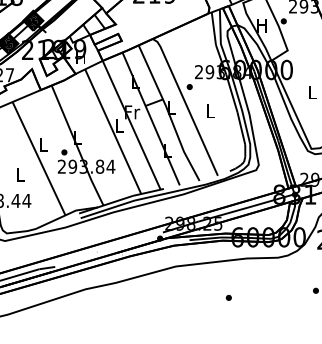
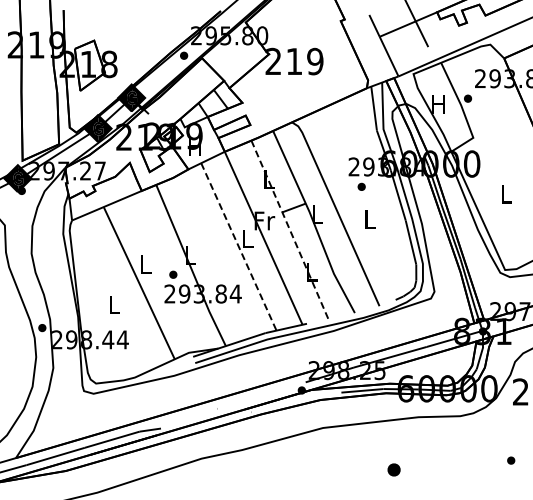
part: (189, 86) -> (361, 186), moved
line: (151, 119) -> (290, 230), solid -> dashed
line: (112, 131) -> (238, 246), solid -> dashed
part: (229, 298) -> (394, 470), size x1.6

